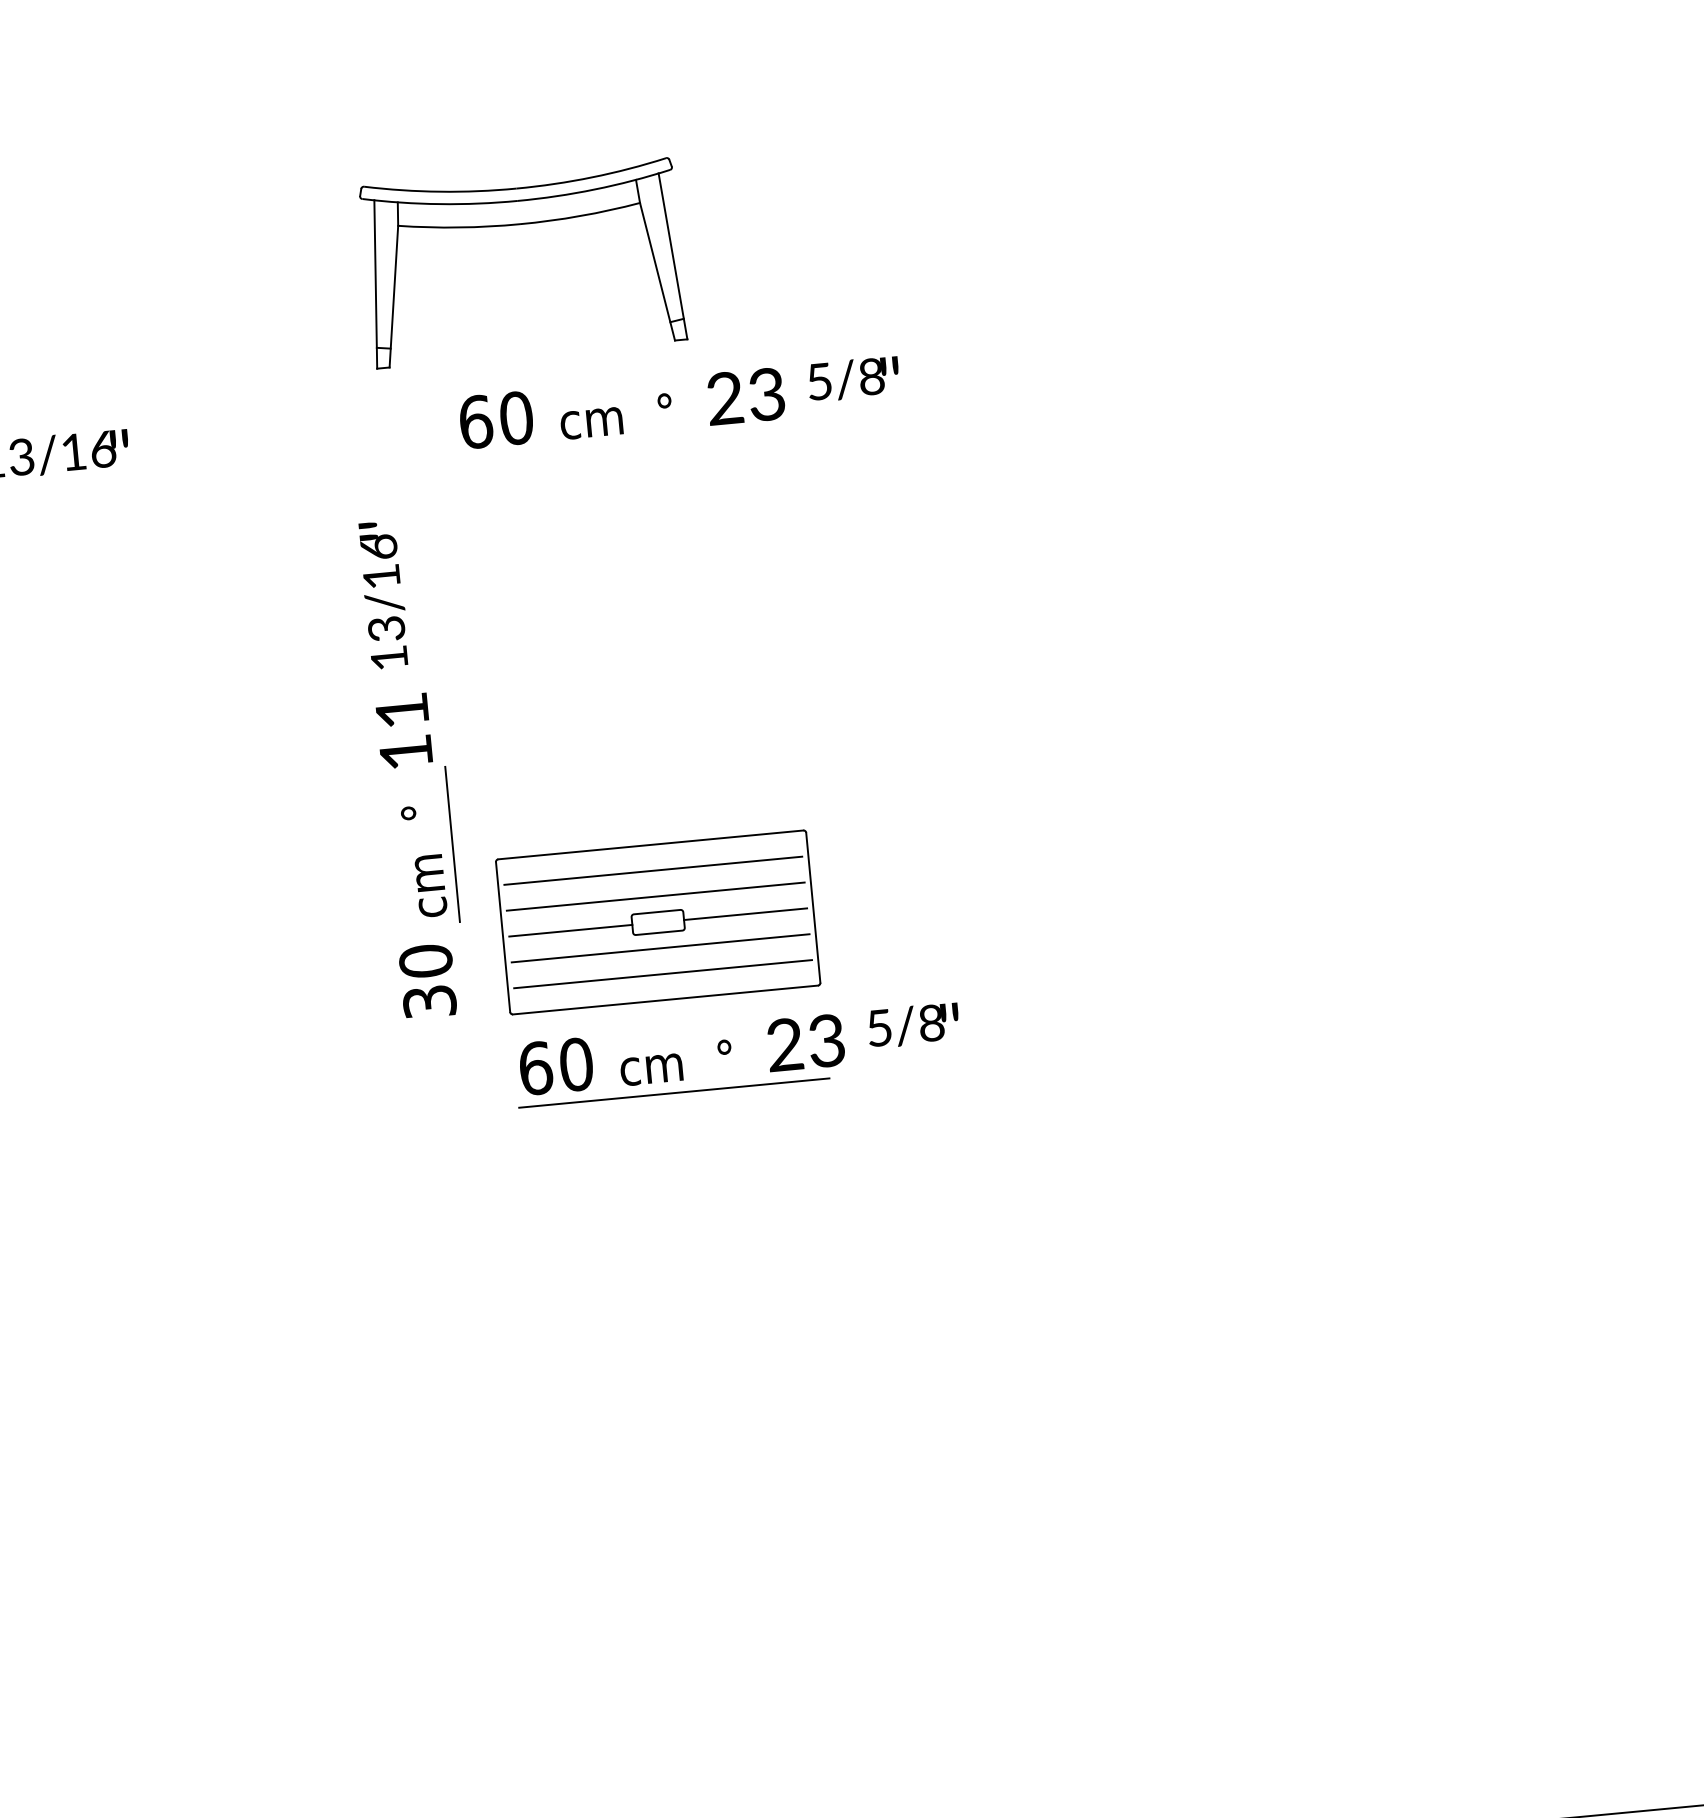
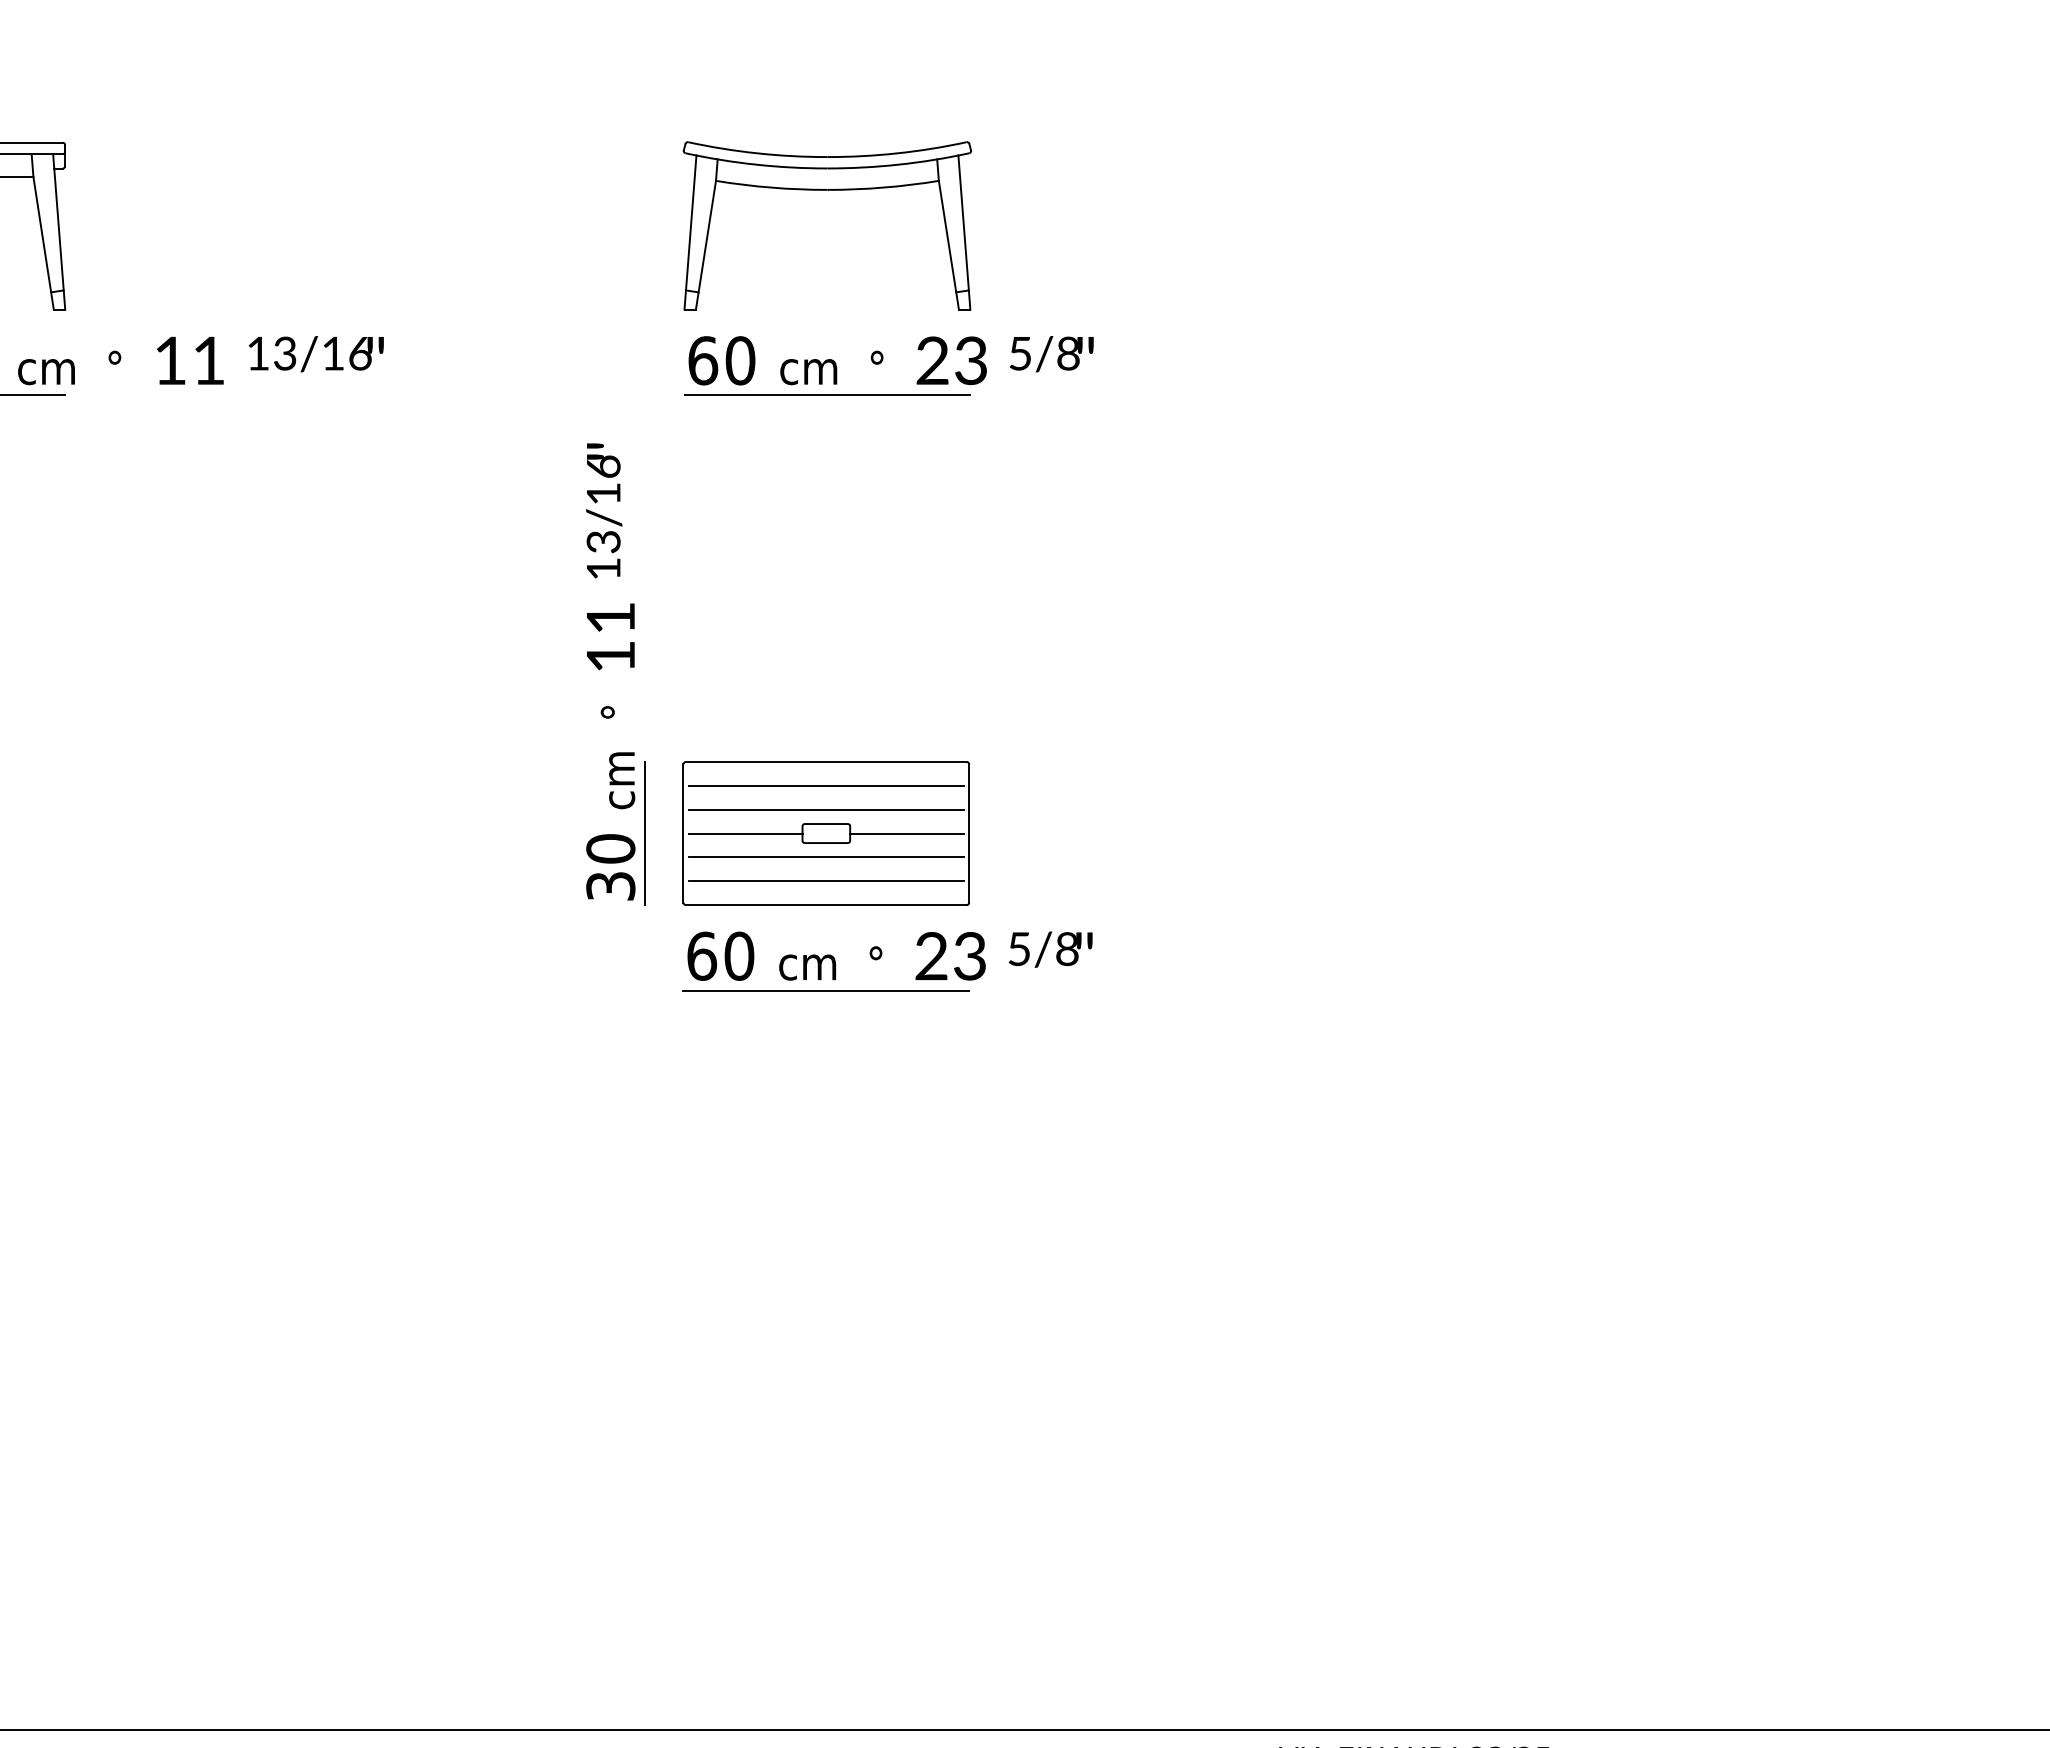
part: (519, 224) -> (826, 190), moved
line: (614, 446) -> (827, 395), added
line: (451, 844) -> (644, 833), moved

